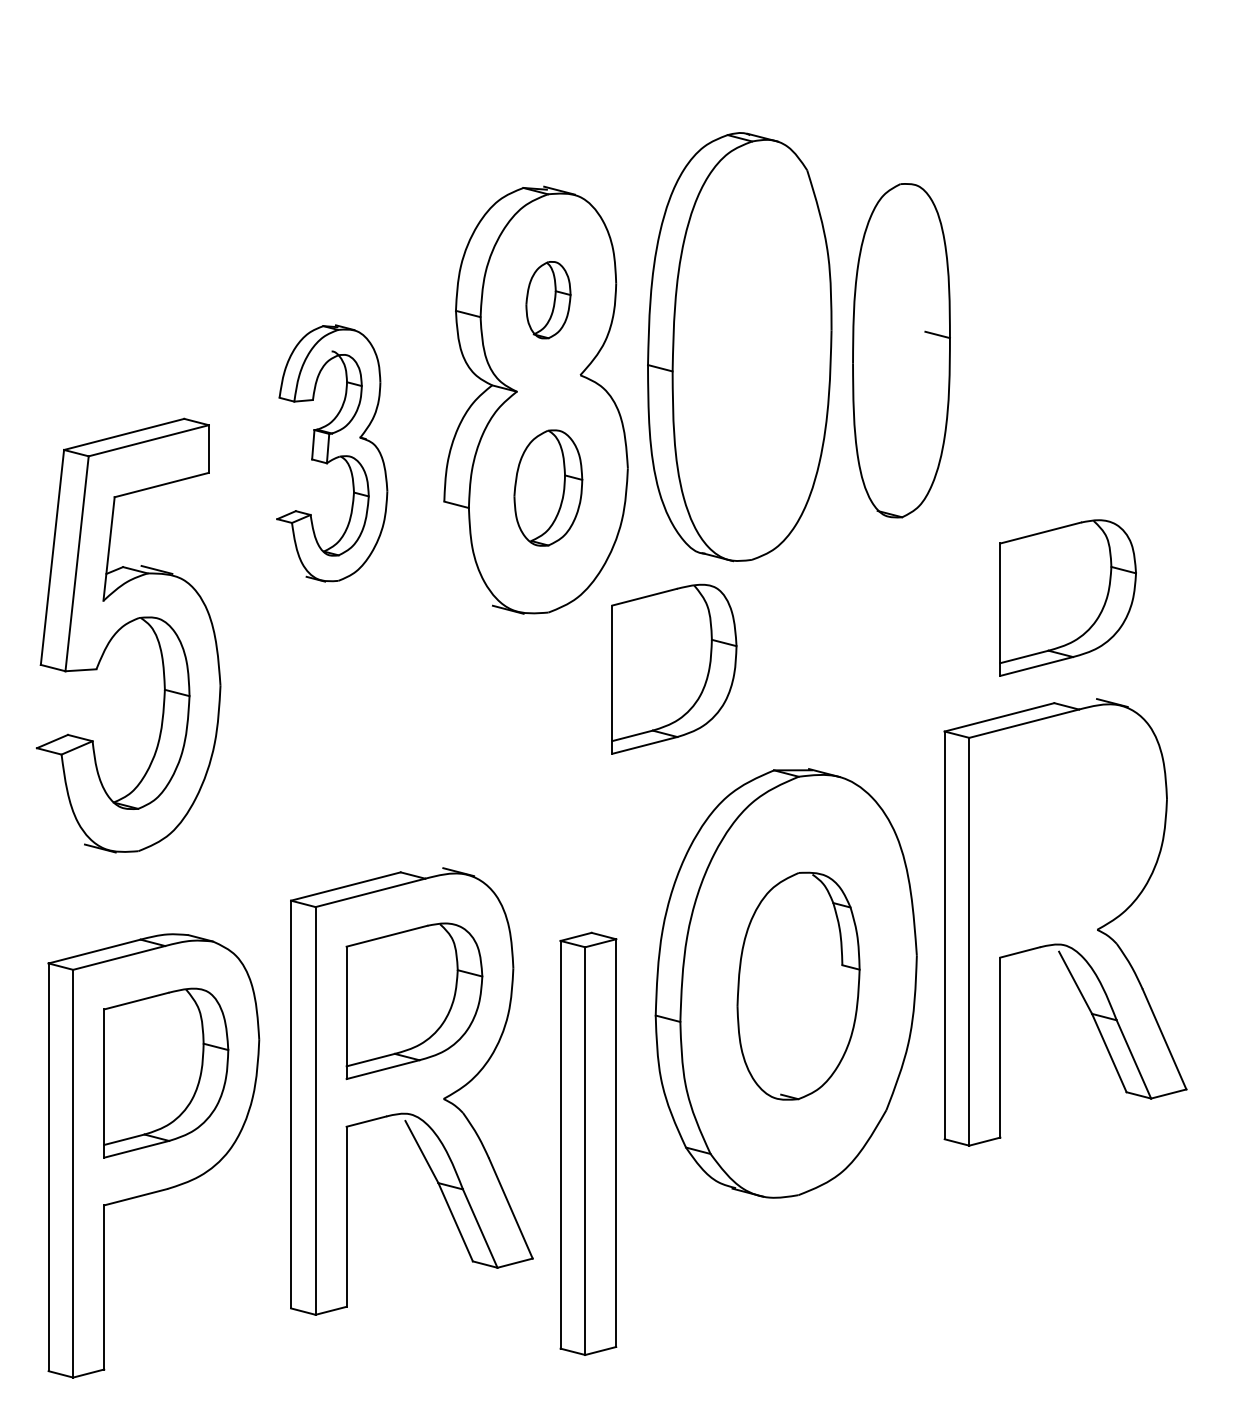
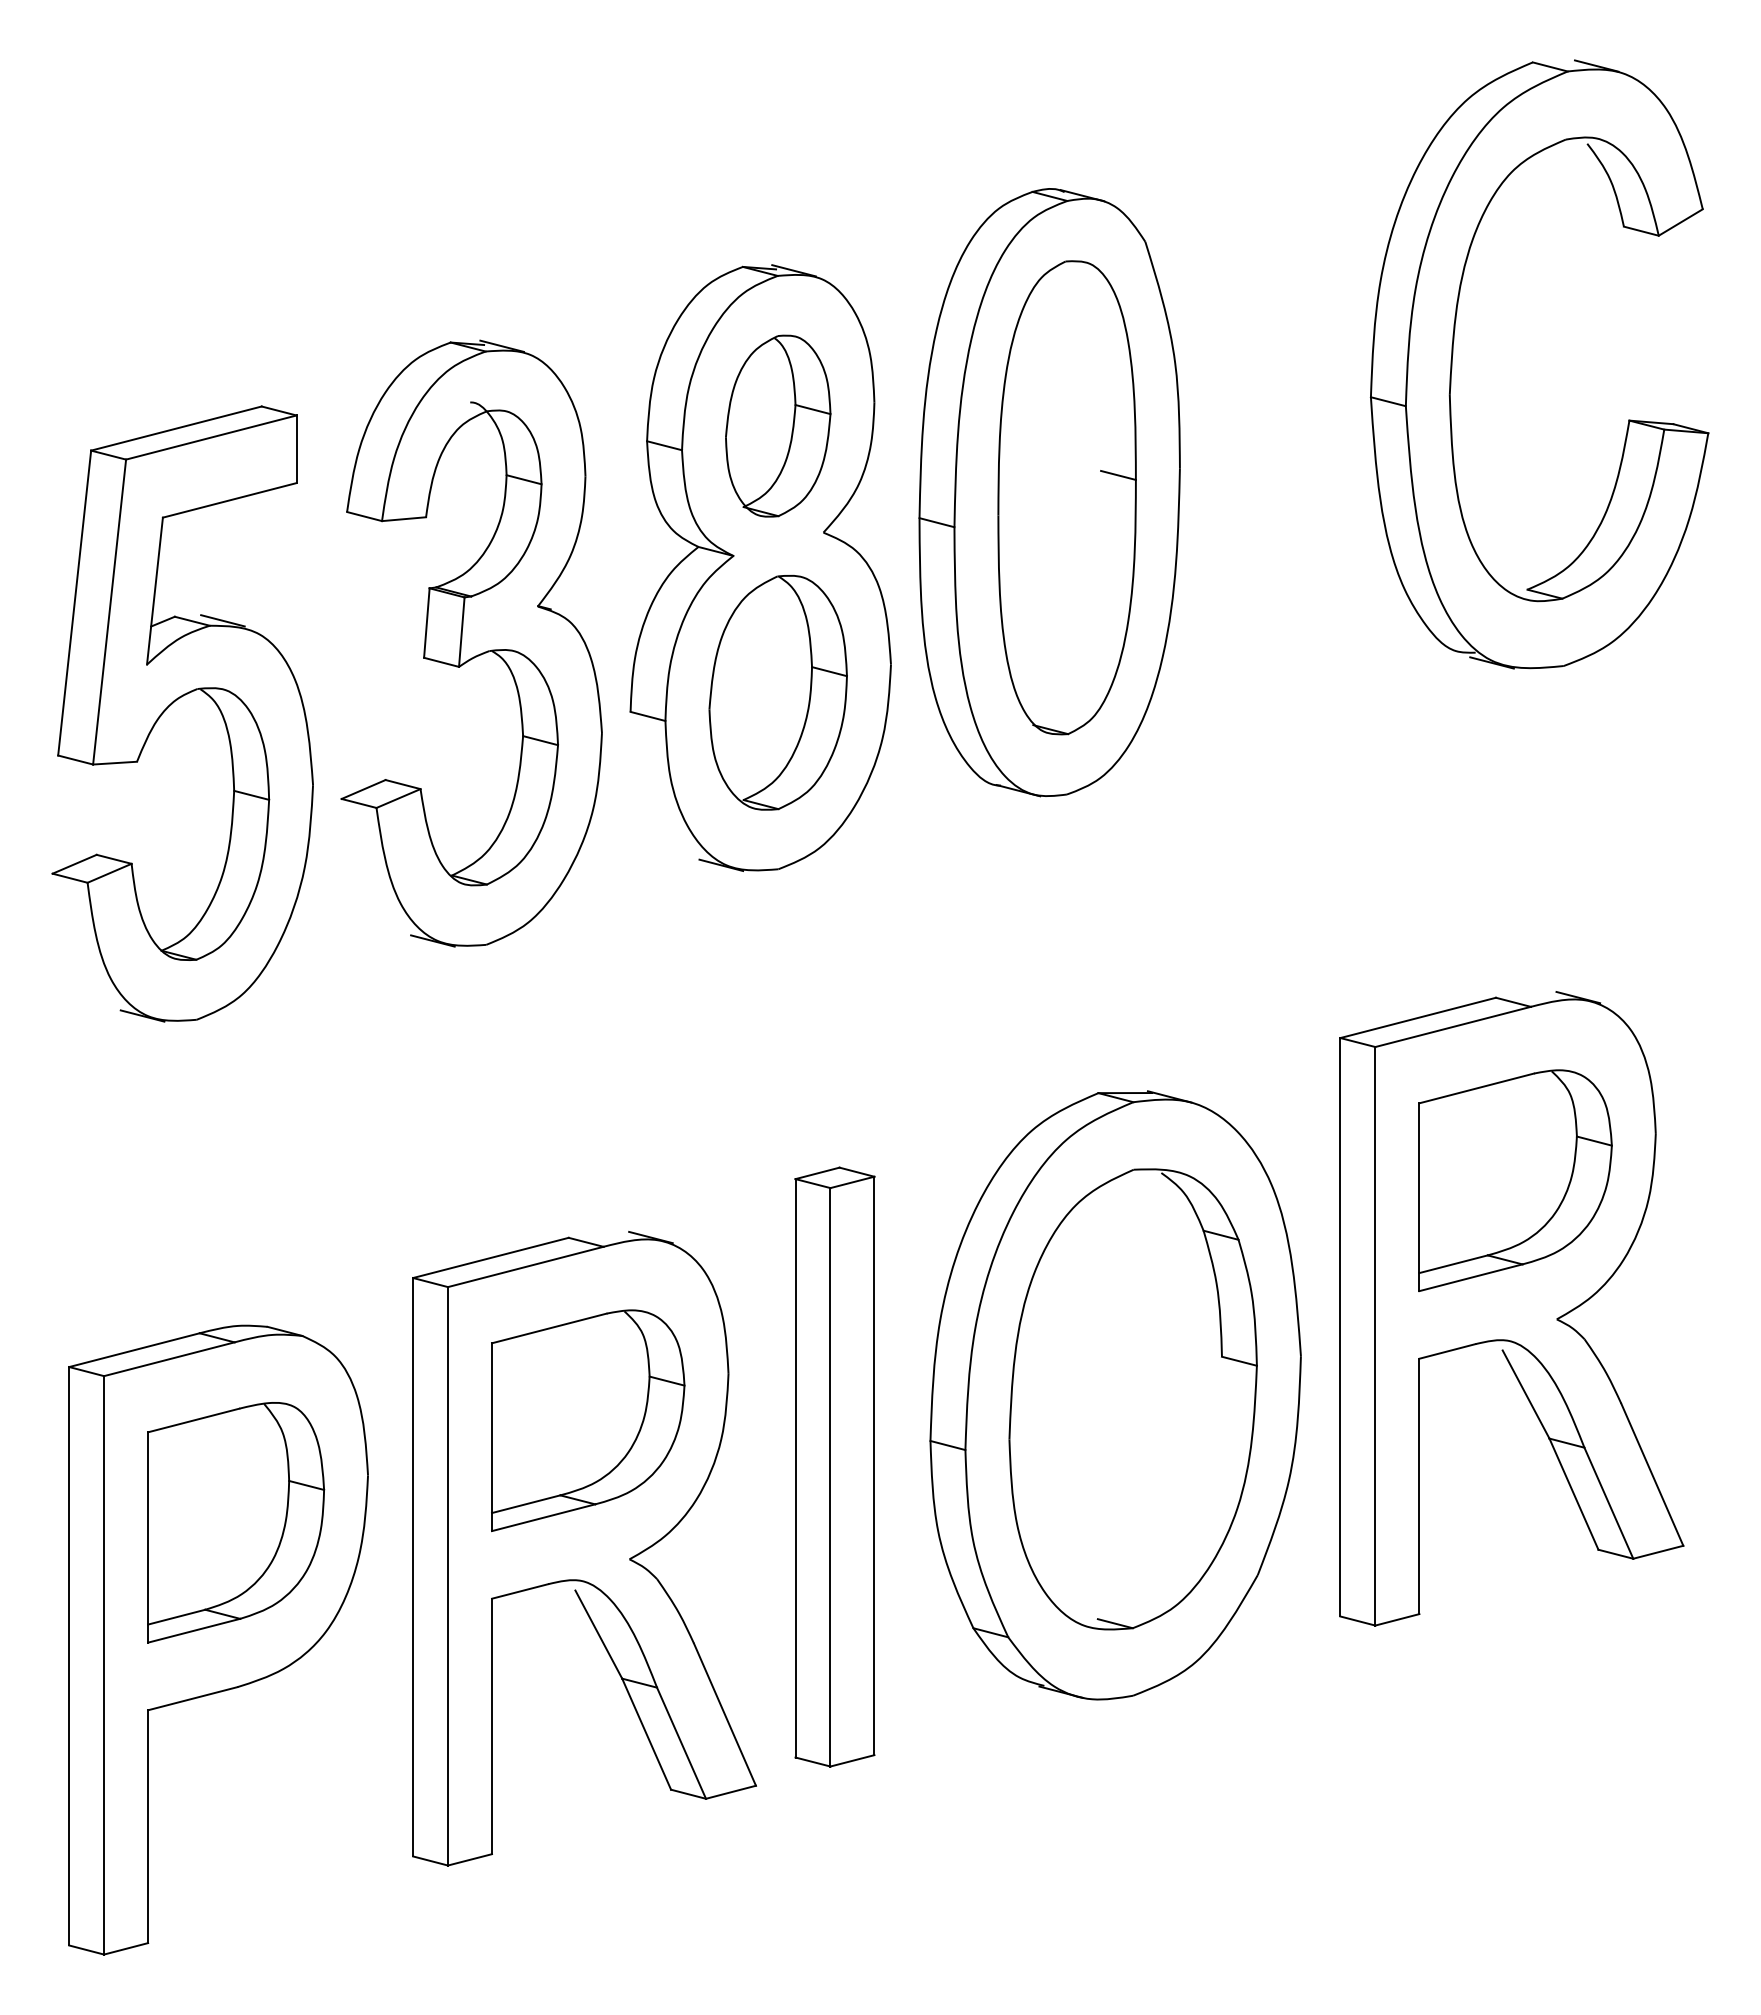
part: (1024, 249) -> (1453, 354), added
part: (548, 299) -> (778, 425), size x1.67
part: (901, 350) -> (1066, 497), moved
part: (332, 453) -> (471, 643), size x1.67
part: (547, 487) -> (777, 692), size x1.43
part: (1068, 597) -> (1515, 1180), moved
part: (122, 628) -> (173, 703), moved
part: (674, 669) -> (957, 949), removed
part: (798, 986) -> (1132, 1399), size x1.43
part: (588, 1143) -> (834, 1466), moved

